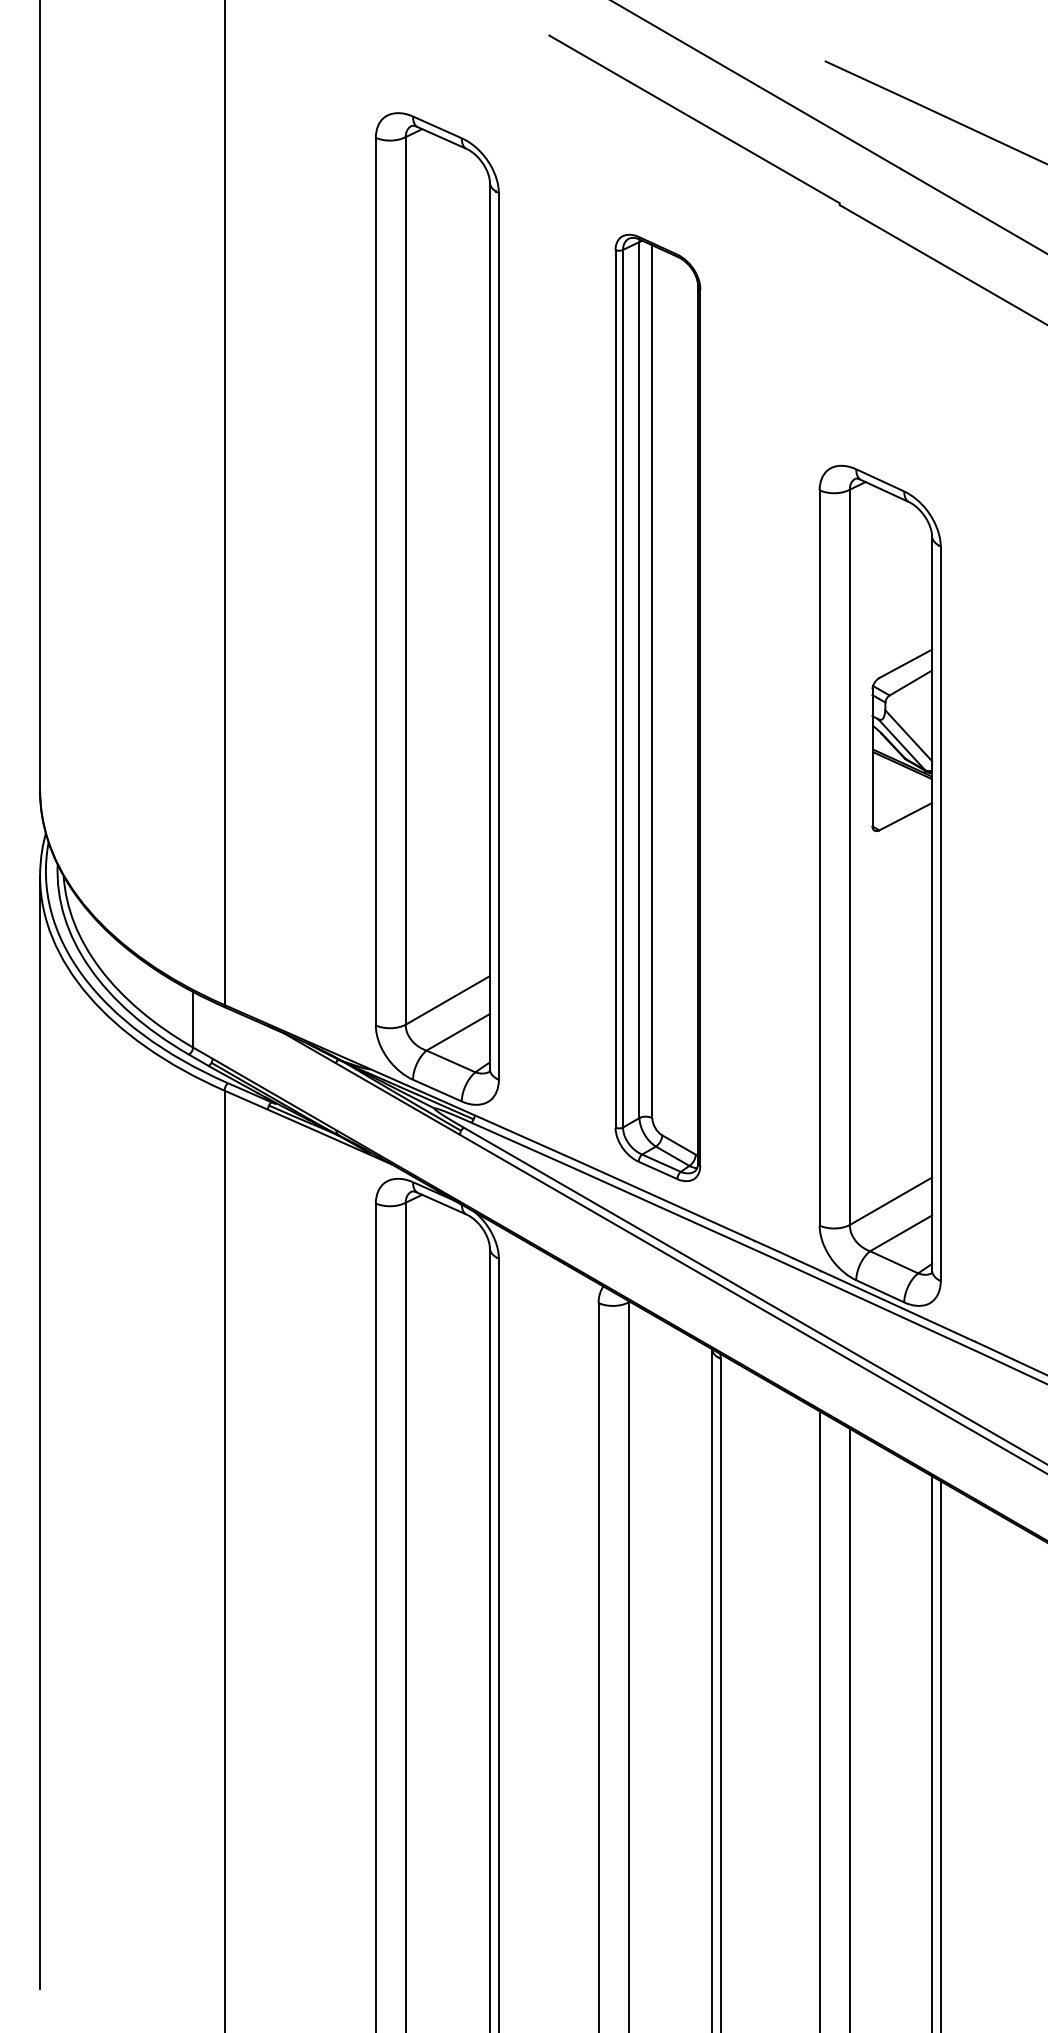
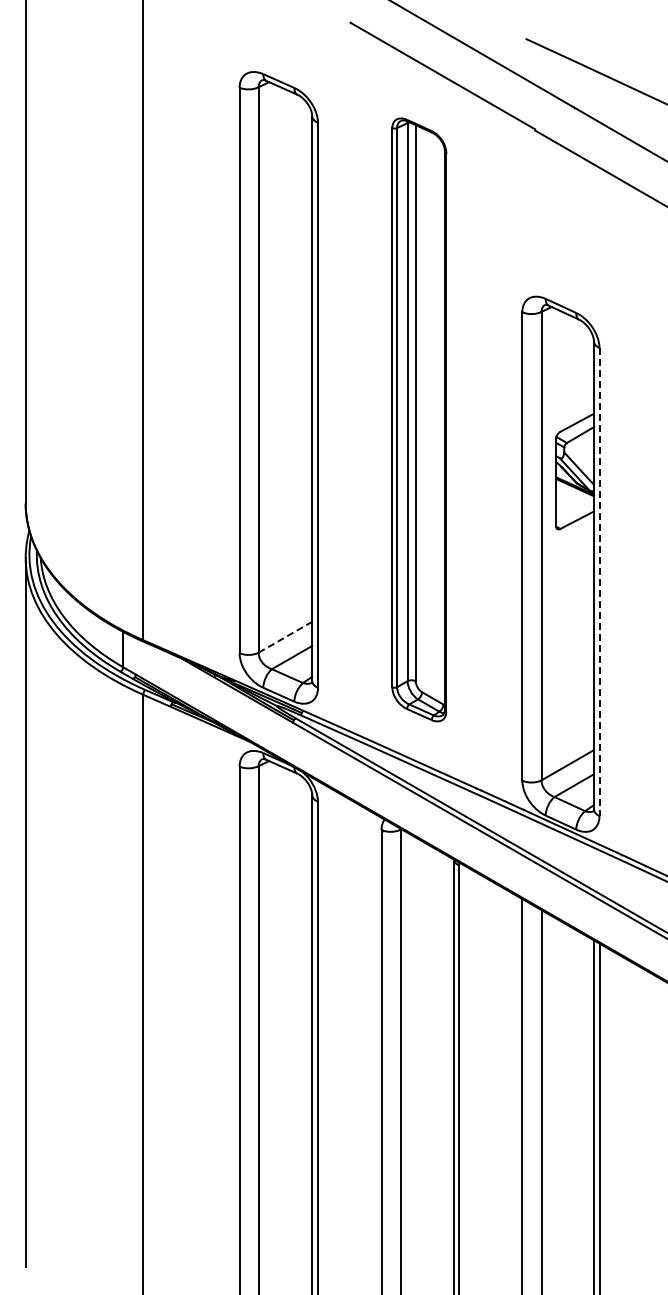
part: (658, 707) -> (419, 419), moved
line: (940, 914) -> (599, 582), solid -> dashed
line: (447, 1000) -> (285, 637), solid -> dashed

